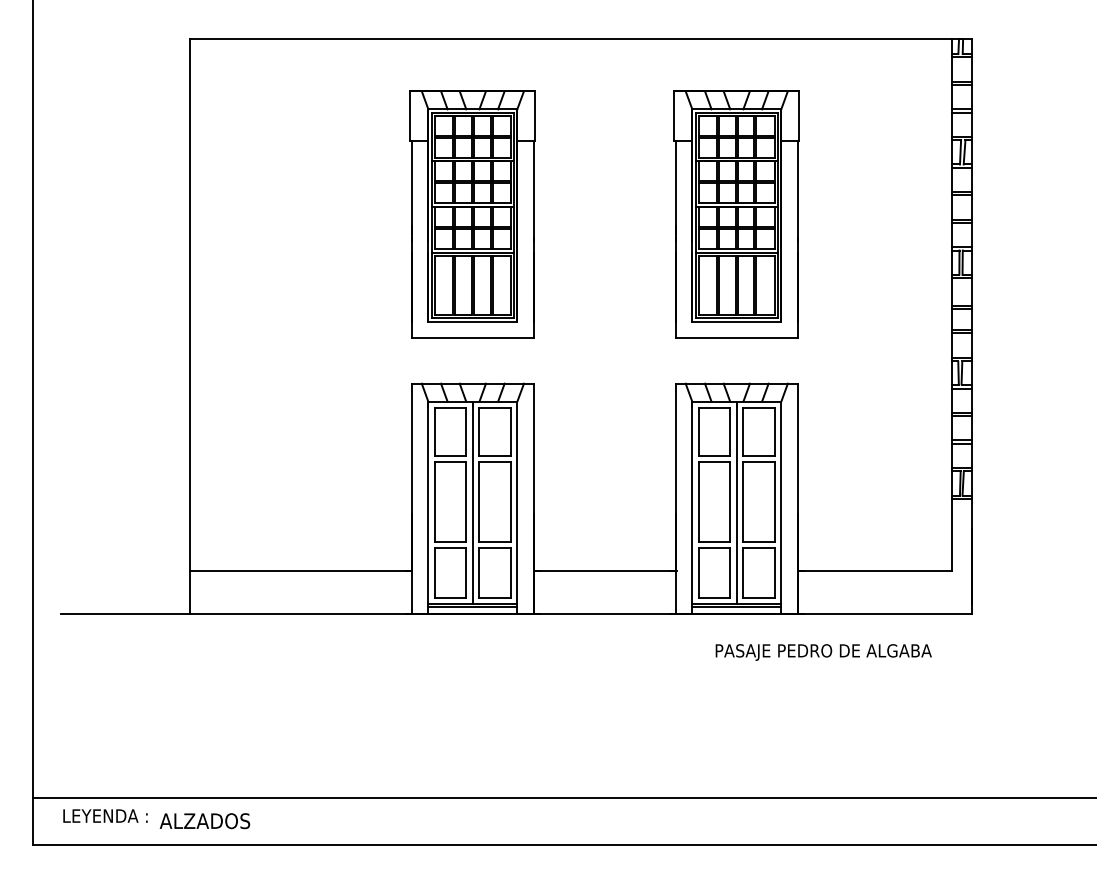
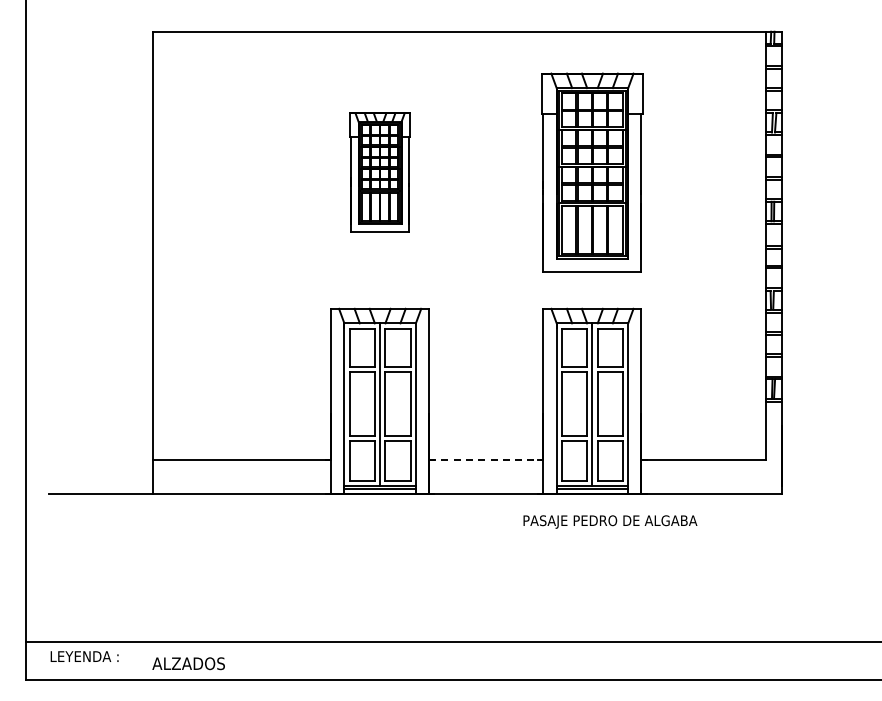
part: (472, 214) -> (379, 172), size x0.6
line: (606, 571) -> (487, 459), solid -> dashed
text: (823, 651) -> (610, 521), moved
text: (204, 820) -> (188, 663), moved

